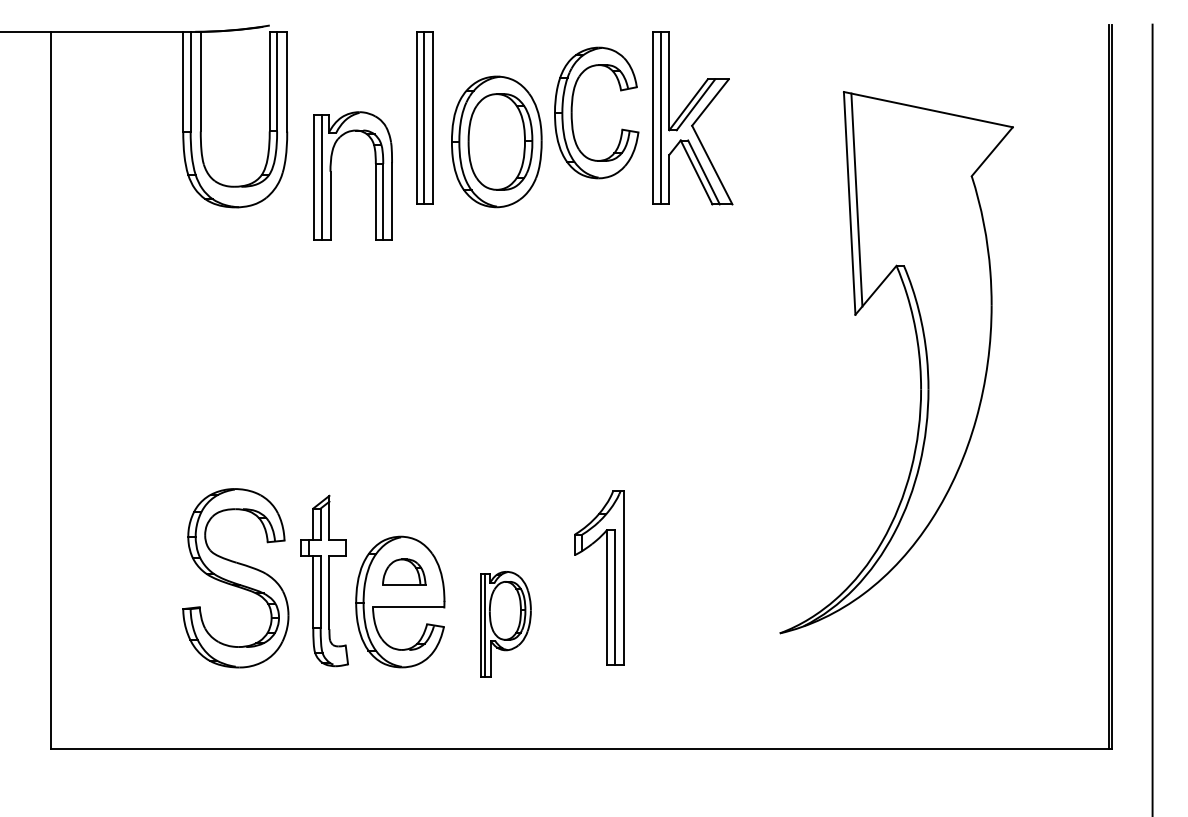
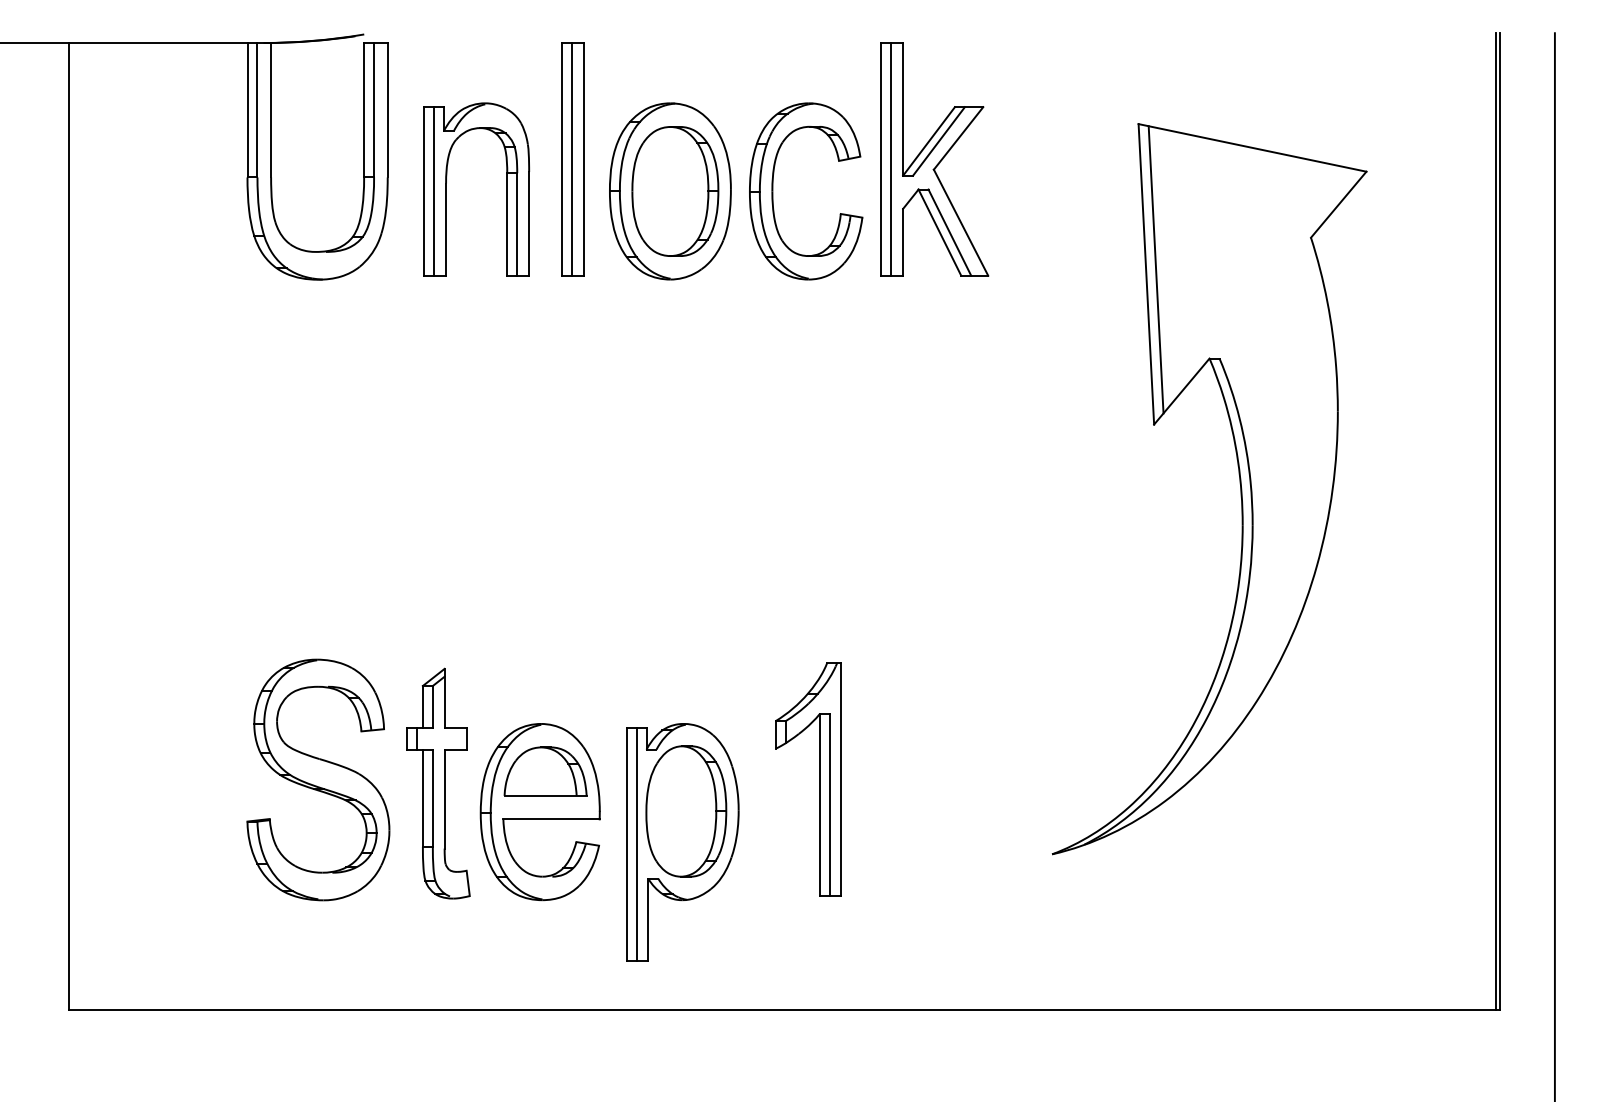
part: (572, 113) -> (773, 191), moved
part: (330, 176) -> (446, 189), moved
part: (404, 571) -> (545, 771), size x1.43
part: (505, 624) -> (682, 842), size x1.67

